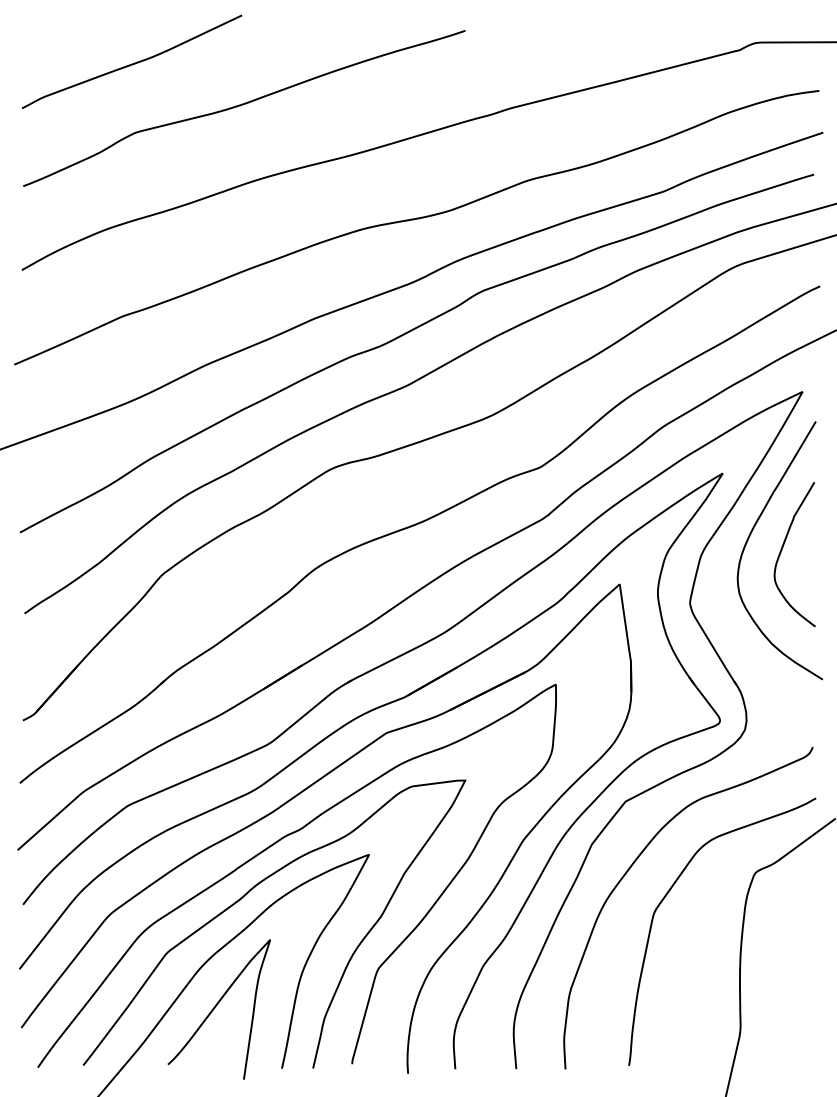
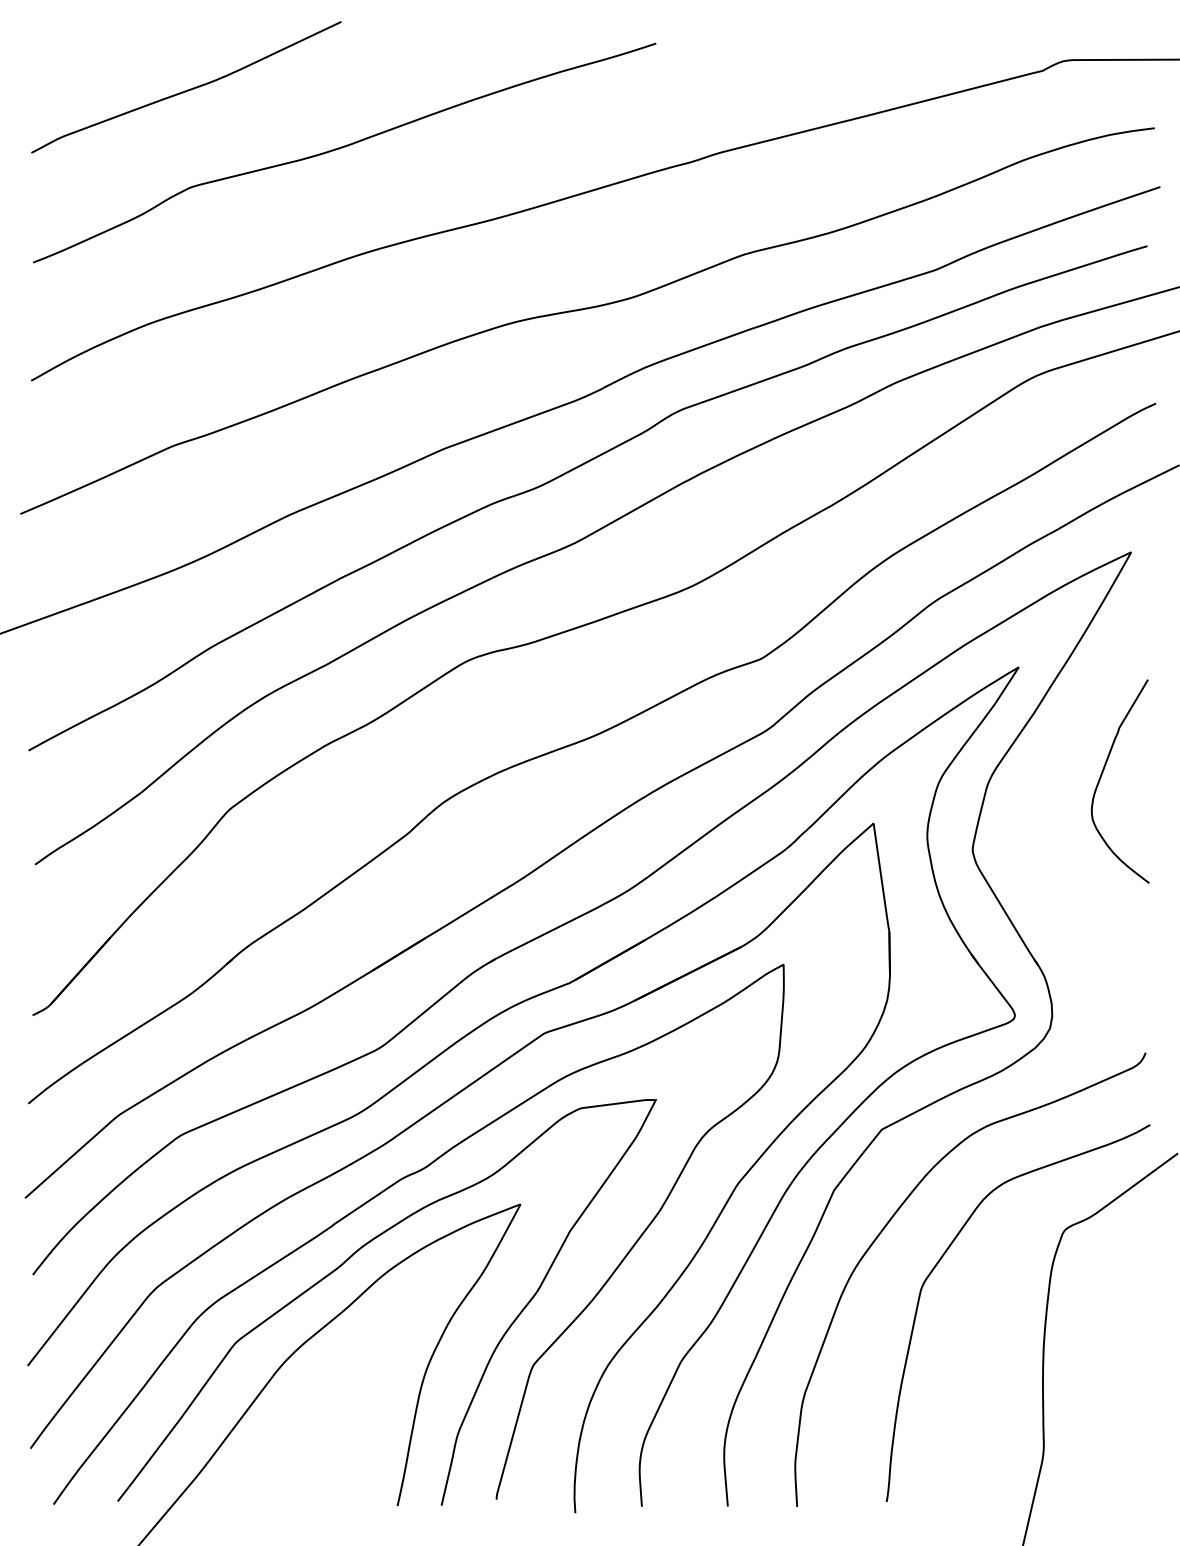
curve: (750, 536) -> (1057, 755), removed
curve: (215, 1007) -> (304, 1419), removed

